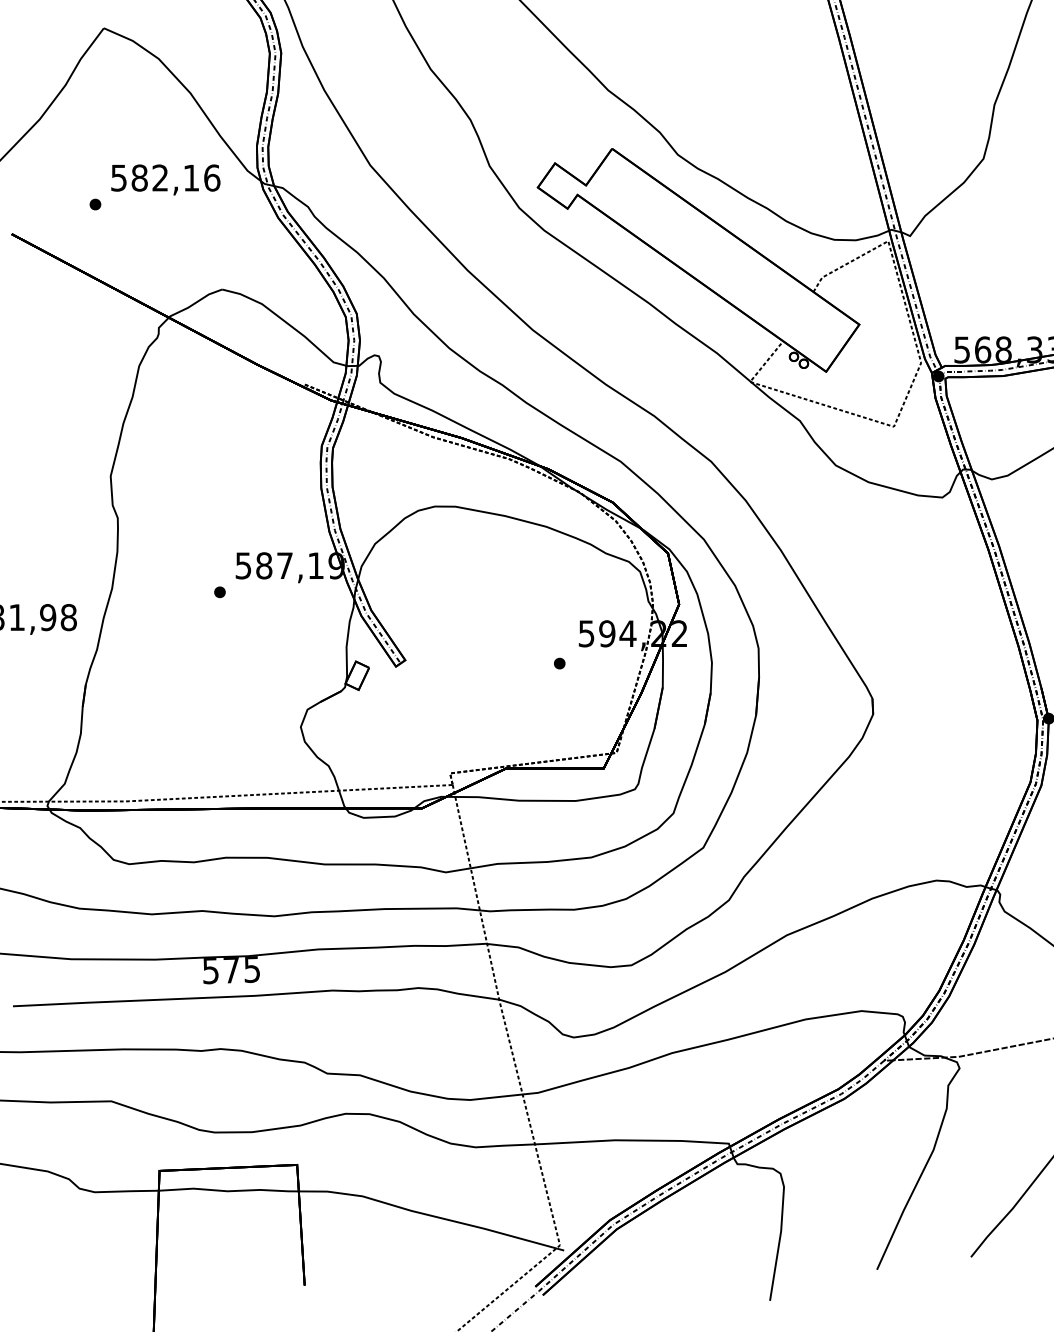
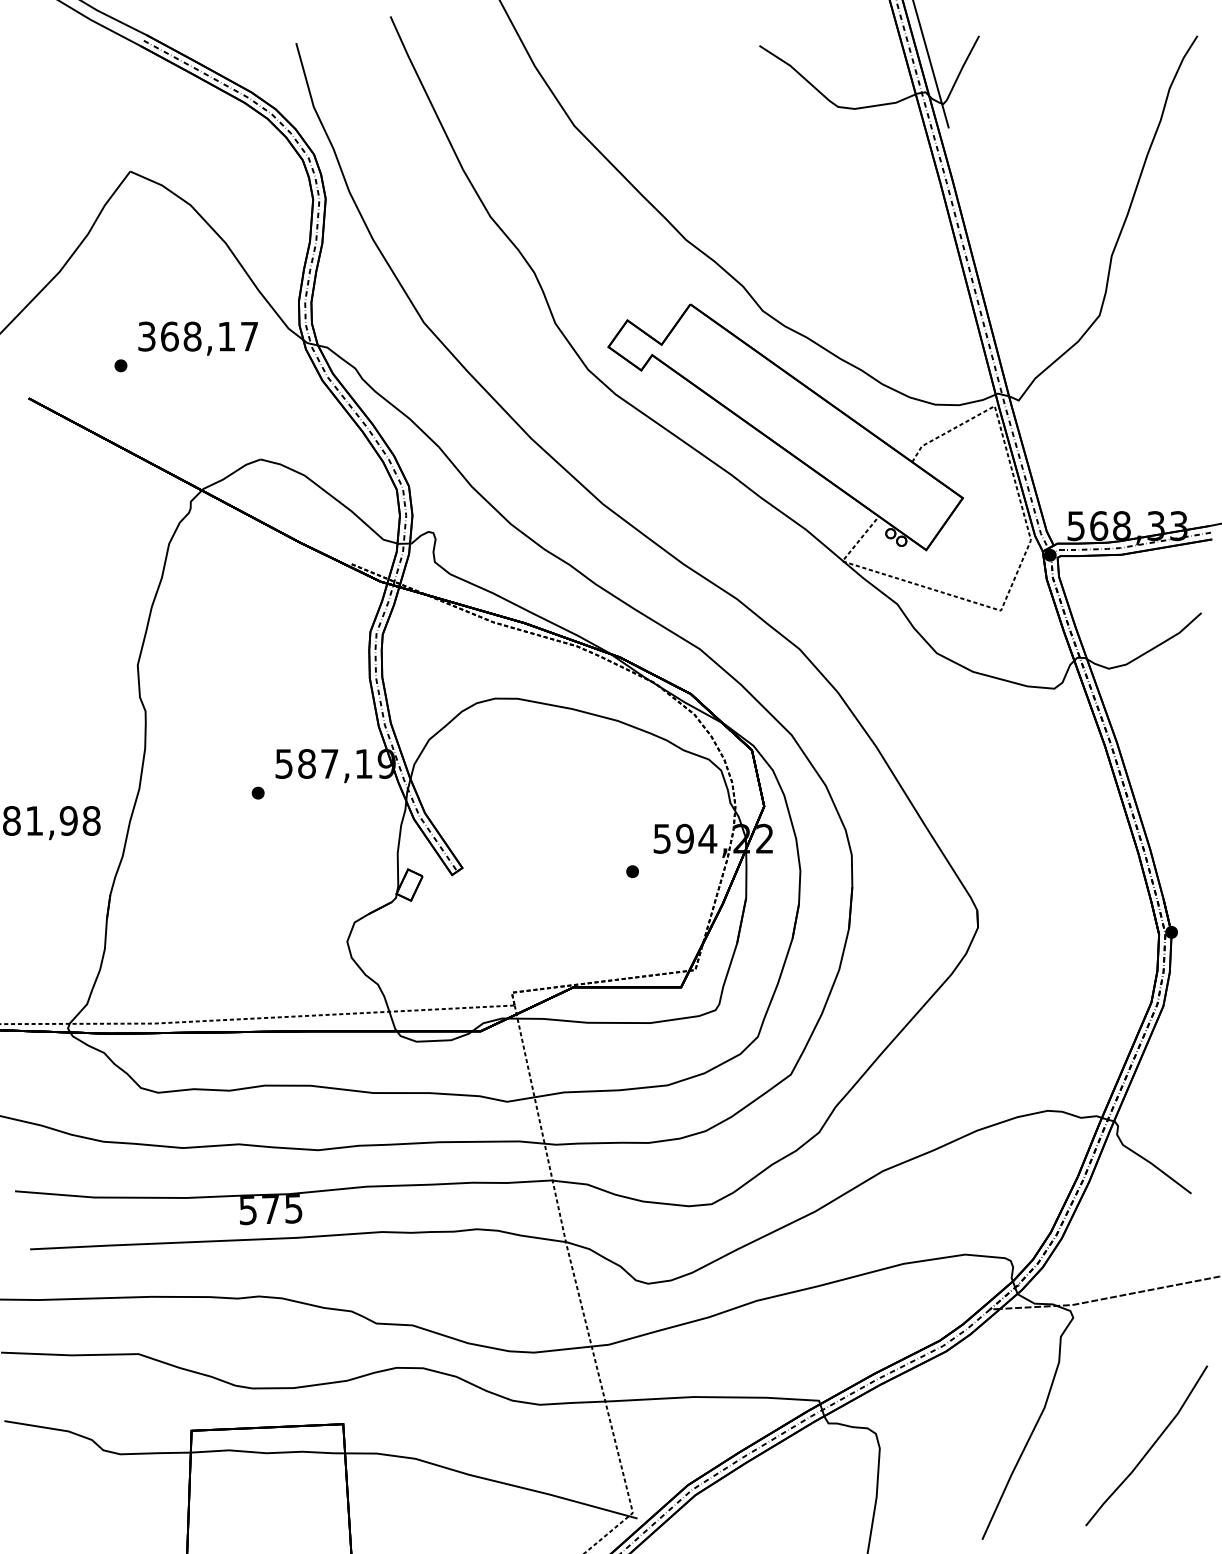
text: (165, 177) -> (198, 336), 582,16 -> 368,17

